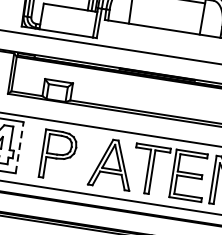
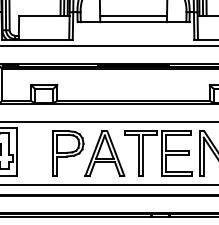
line: (165, 22) -> (133, 15), added
line: (19, 147) -> (17, 151), dashed -> solid
part: (58, 155) -> (68, 153), moved

